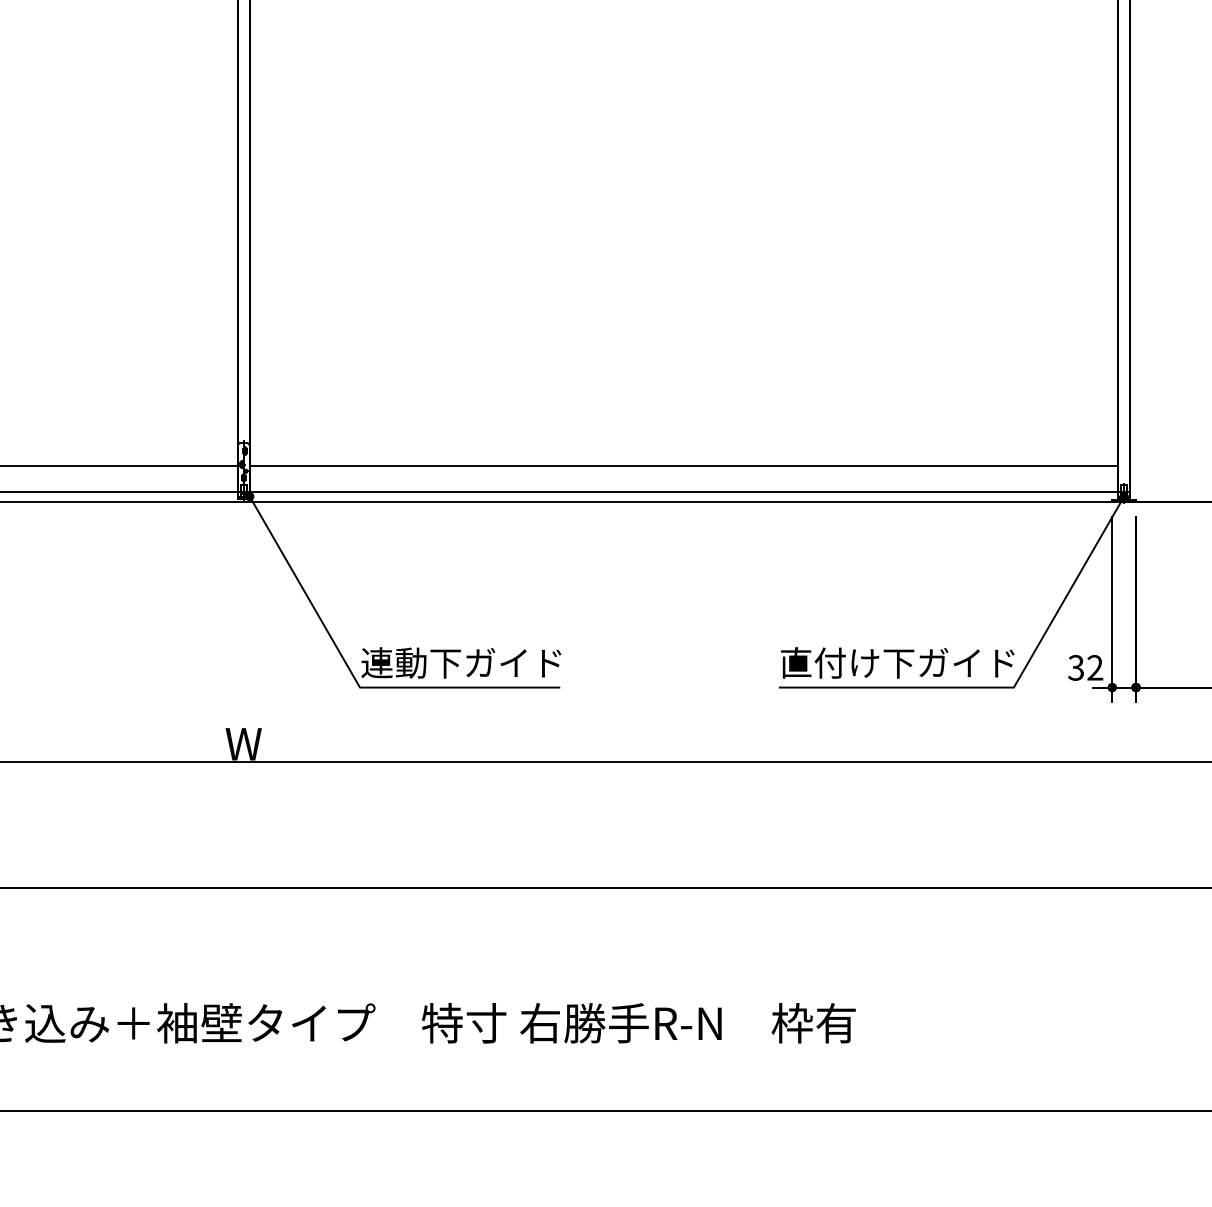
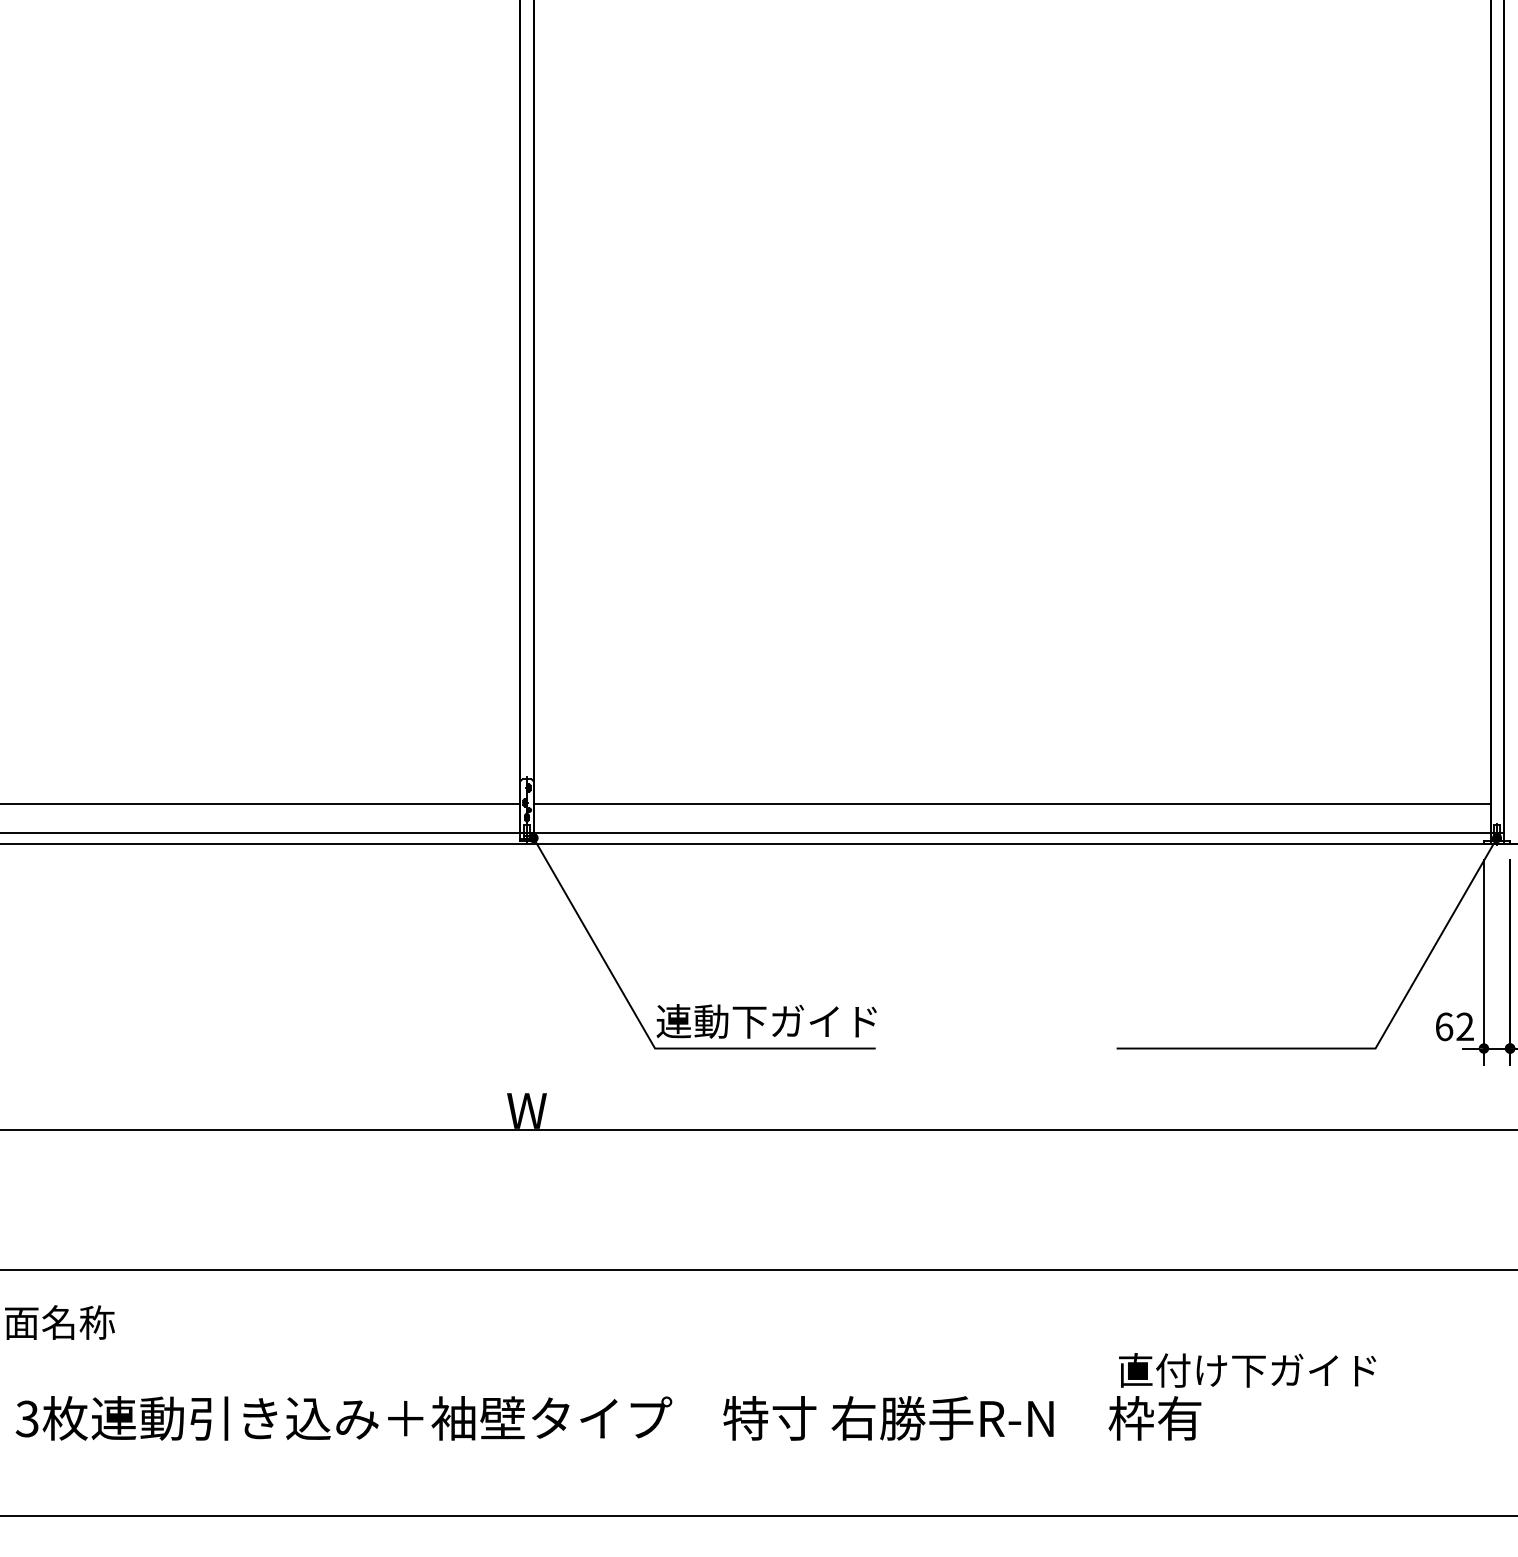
text: (897, 663) -> (1247, 1370), moved
text: (1076, 667) -> (1444, 1026), 32 -> 62

